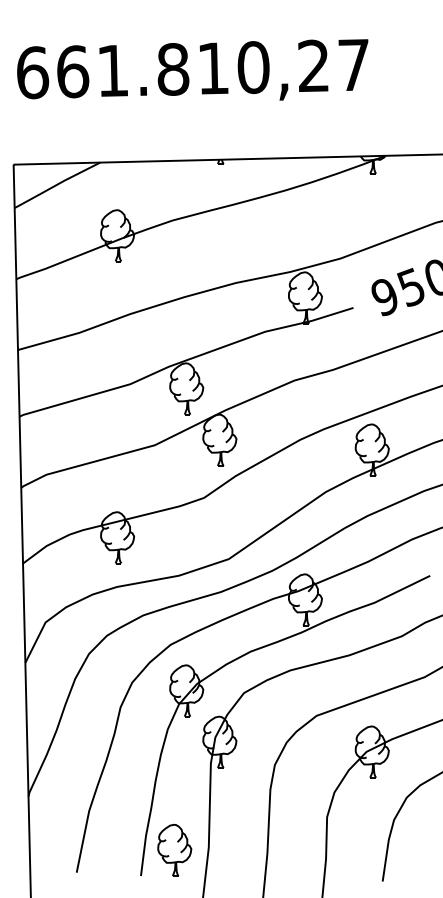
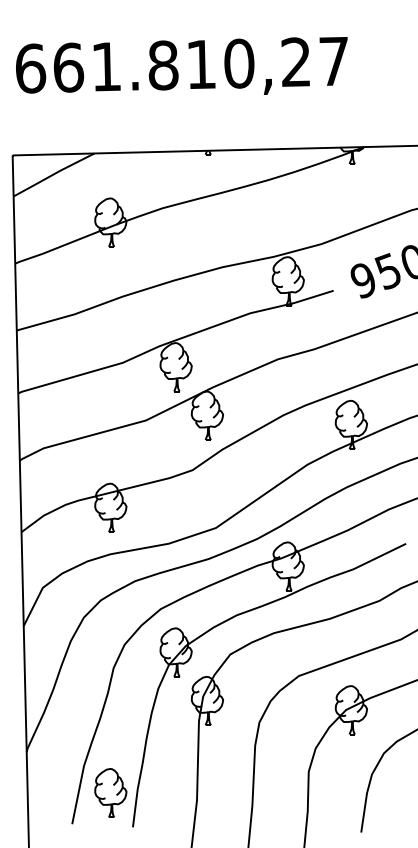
part: (174, 849) -> (110, 792), moved

